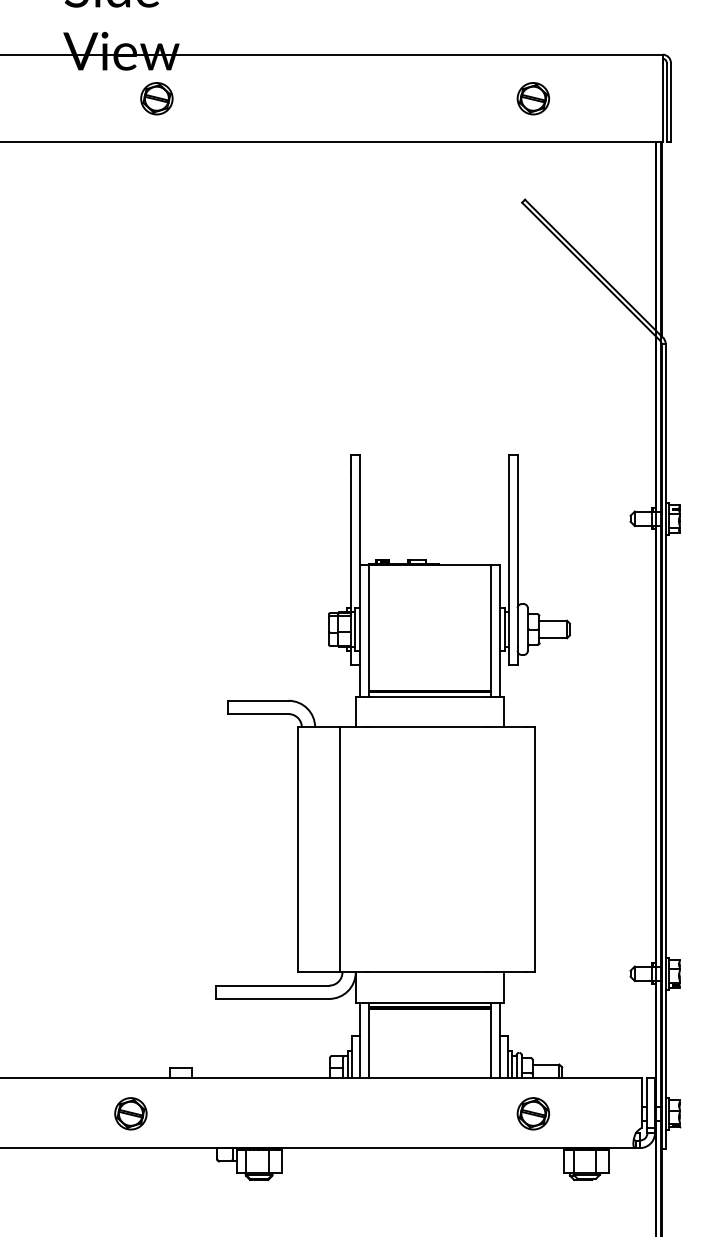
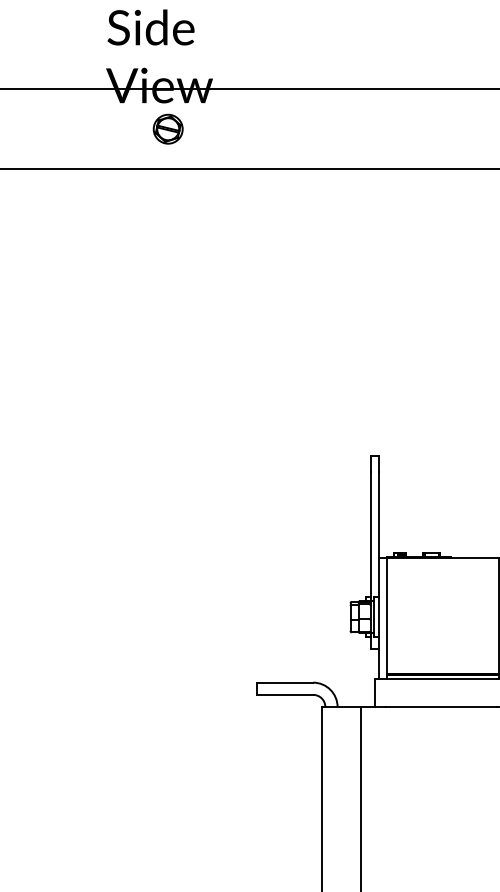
part: (156, 98) -> (167, 129), moved

